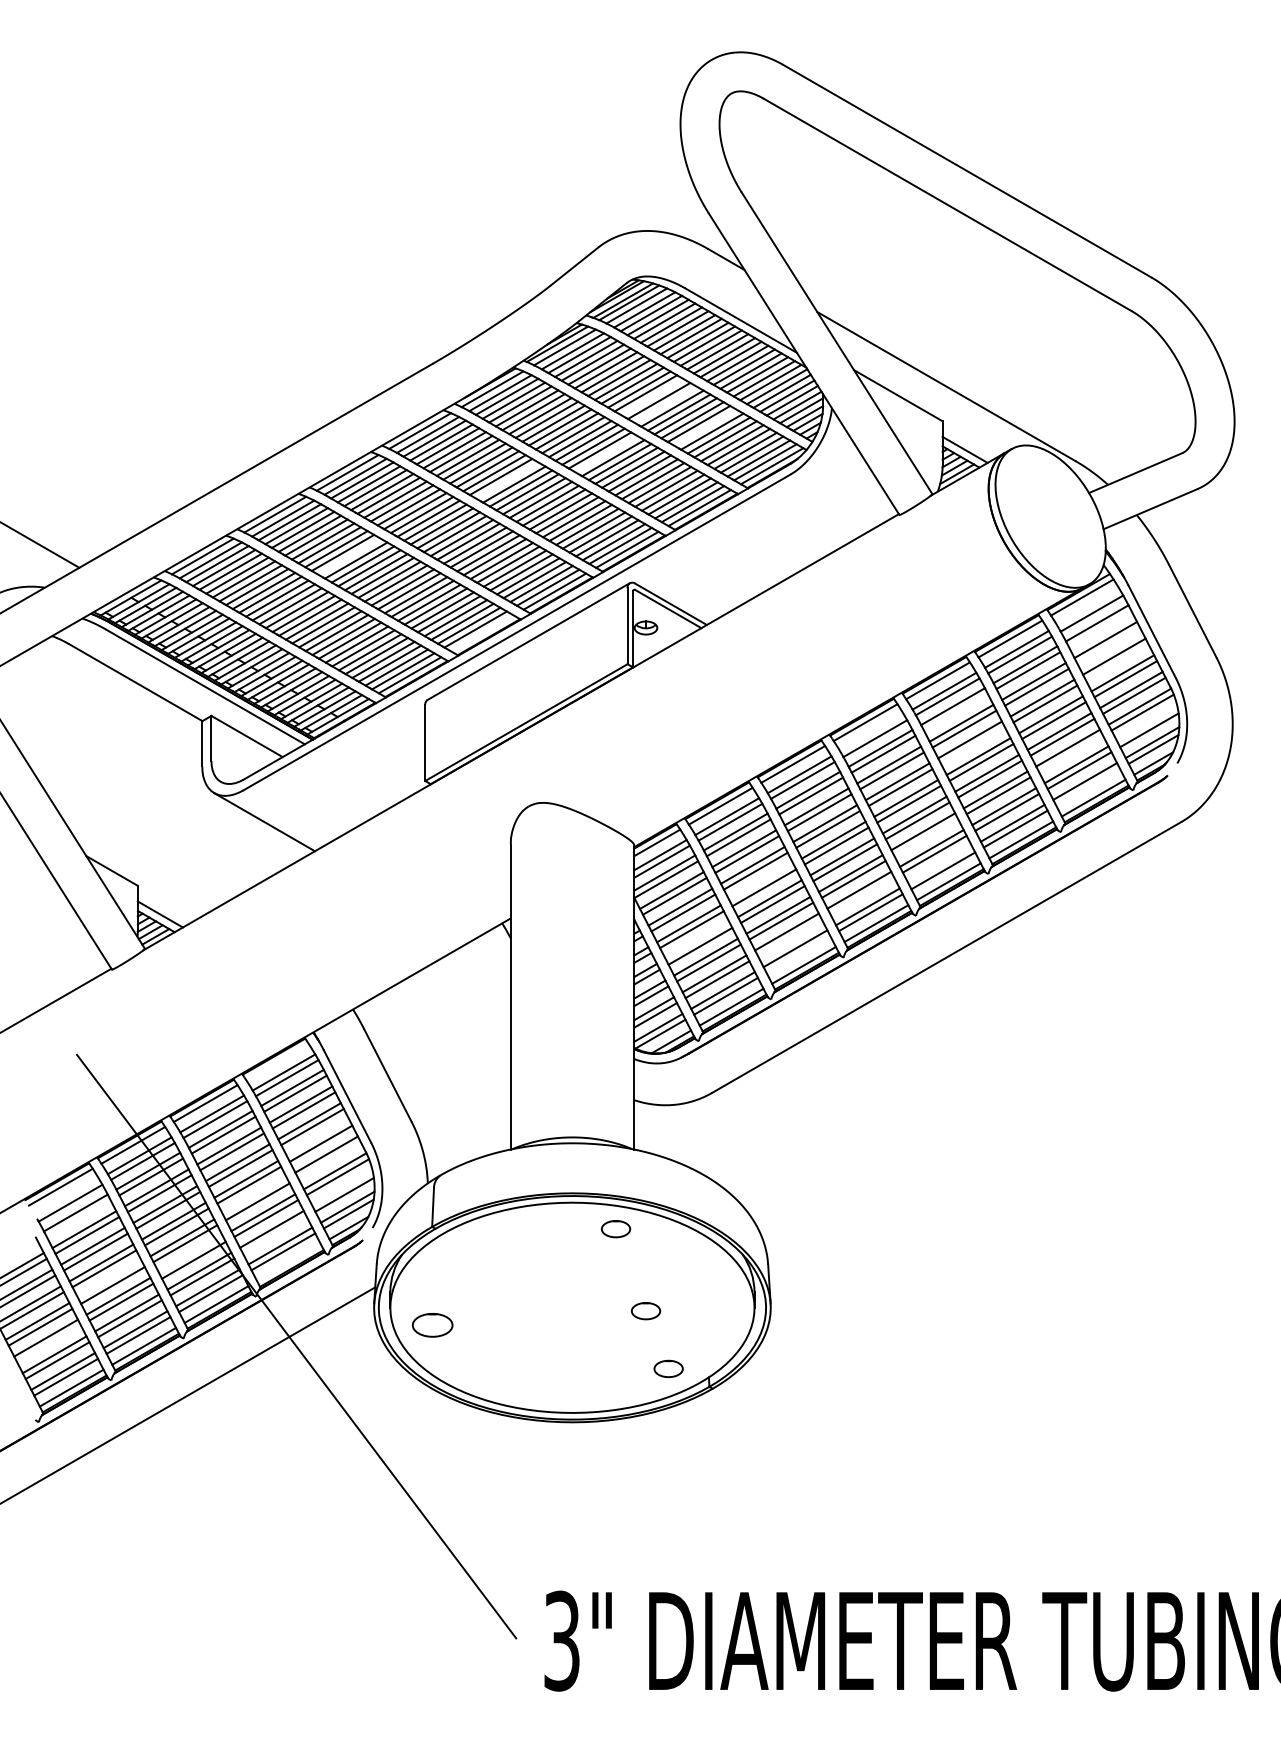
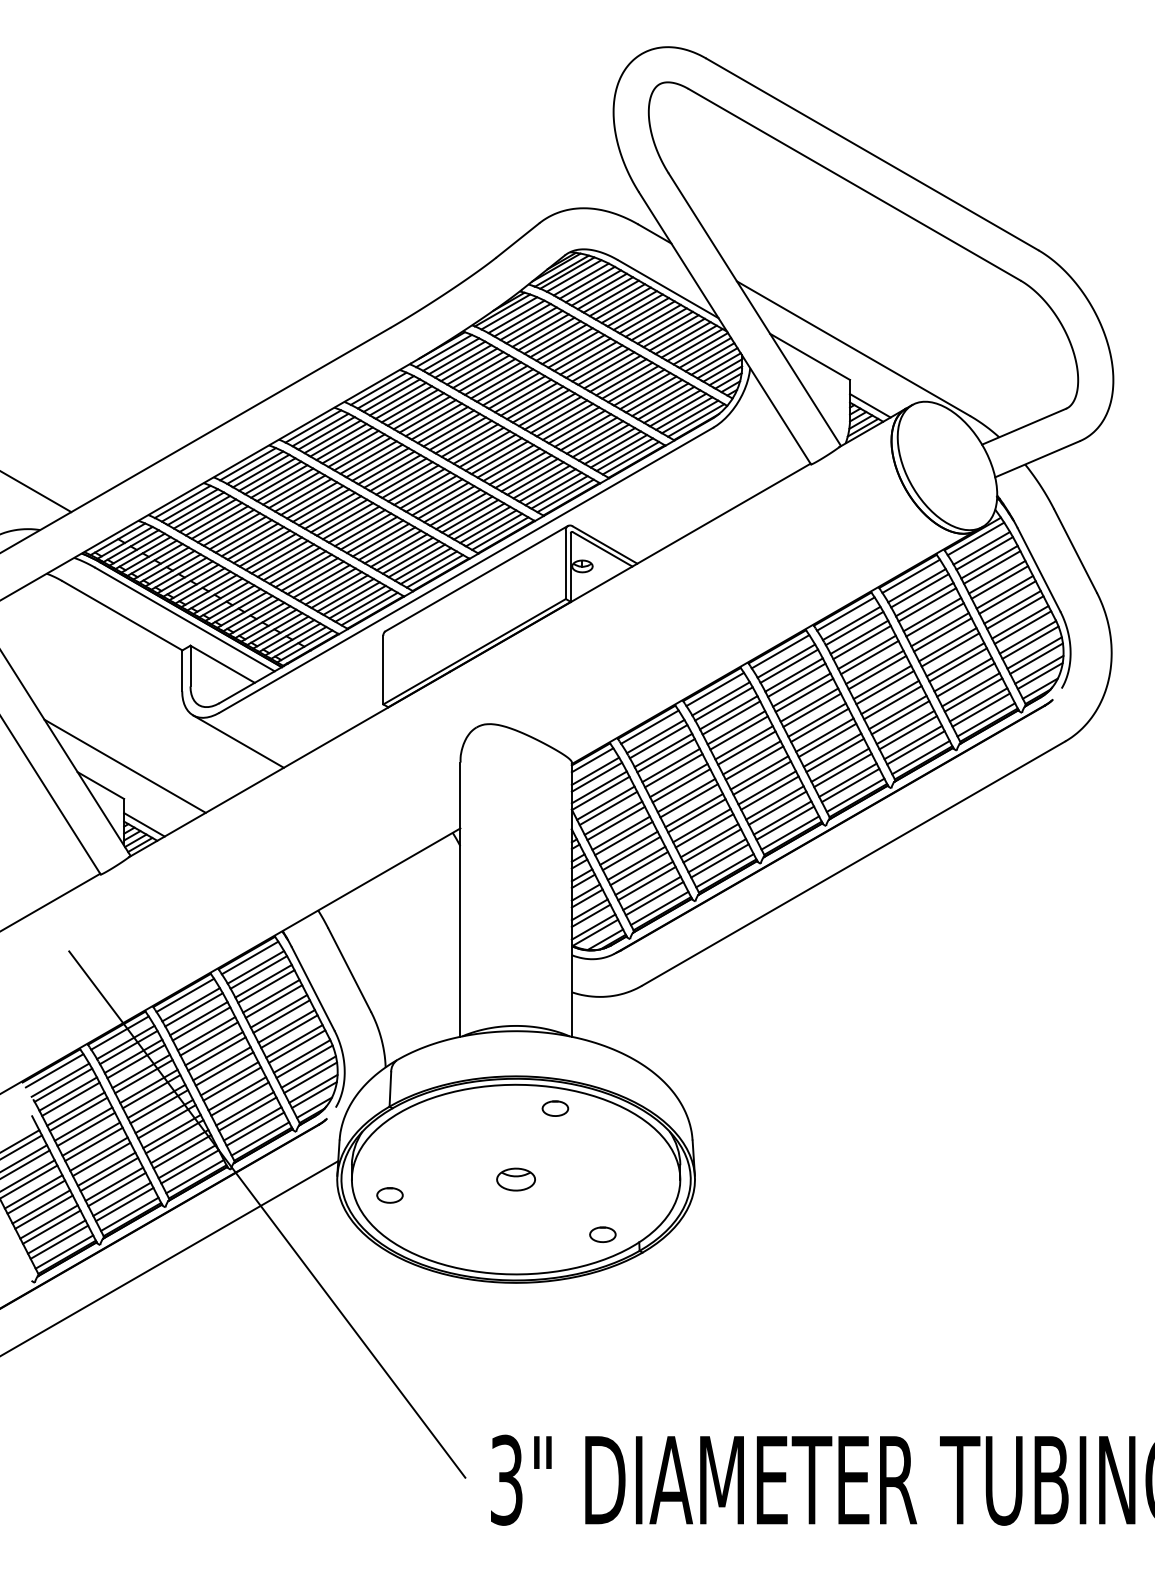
line: (652, 397) -> (588, 358), added
line: (665, 404) -> (600, 364), added
line: (705, 427) -> (636, 385), added
line: (606, 454) -> (546, 409), added
line: (507, 480) -> (457, 433), added
line: (349, 556) -> (315, 501), added
line: (1088, 607) -> (981, 547), added
line: (1099, 629) -> (991, 567), added
line: (482, 633) -> (434, 571), added
line: (1108, 645) -> (999, 582), added
line: (1117, 662) -> (1007, 597), added
line: (955, 712) -> (861, 642), added
line: (1147, 723) -> (1034, 652), added
line: (871, 732) -> (785, 660), added
line: (972, 745) -> (876, 672), added
line: (1070, 753) -> (965, 679), added
line: (1088, 786) -> (981, 709), added
line: (926, 837) -> (835, 755), added
line: (138, 849) -> (124, 766), added
line: (940, 864) -> (848, 779), added
line: (761, 881) -> (686, 795), added
line: (862, 895) -> (777, 807), added
line: (789, 937) -> (711, 845), added
line: (697, 940) -> (628, 848), added
line: (798, 954) -> (720, 860), added
line: (277, 1062) -> (250, 958), added
line: (317, 1137) -> (286, 1025), added
line: (329, 1160) -> (296, 1046), added
line: (342, 1188) -> (308, 1071), added
line: (254, 1195) -> (229, 1078), added
line: (67, 1197) -> (60, 1080), added
line: (78, 1218) -> (70, 1099), added
line: (274, 1234) -> (247, 1113), added
line: (190, 1254) -> (171, 1131), added
line: (288, 1262) -> (259, 1138), added
line: (109, 1279) -> (98, 1154), added
part: (572, 1307) -> (516, 1179), added
part: (646, 1311) -> (582, 1182), removed
part: (432, 1325) -> (389, 1195), size x0.71
line: (48, 1343) -> (43, 1211), added

